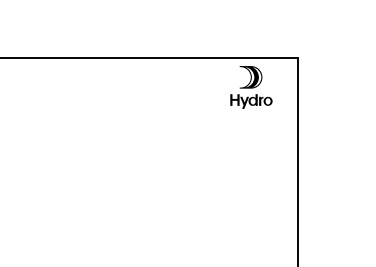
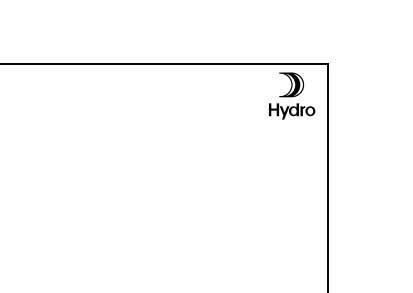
part: (251, 87) -> (292, 95), moved

